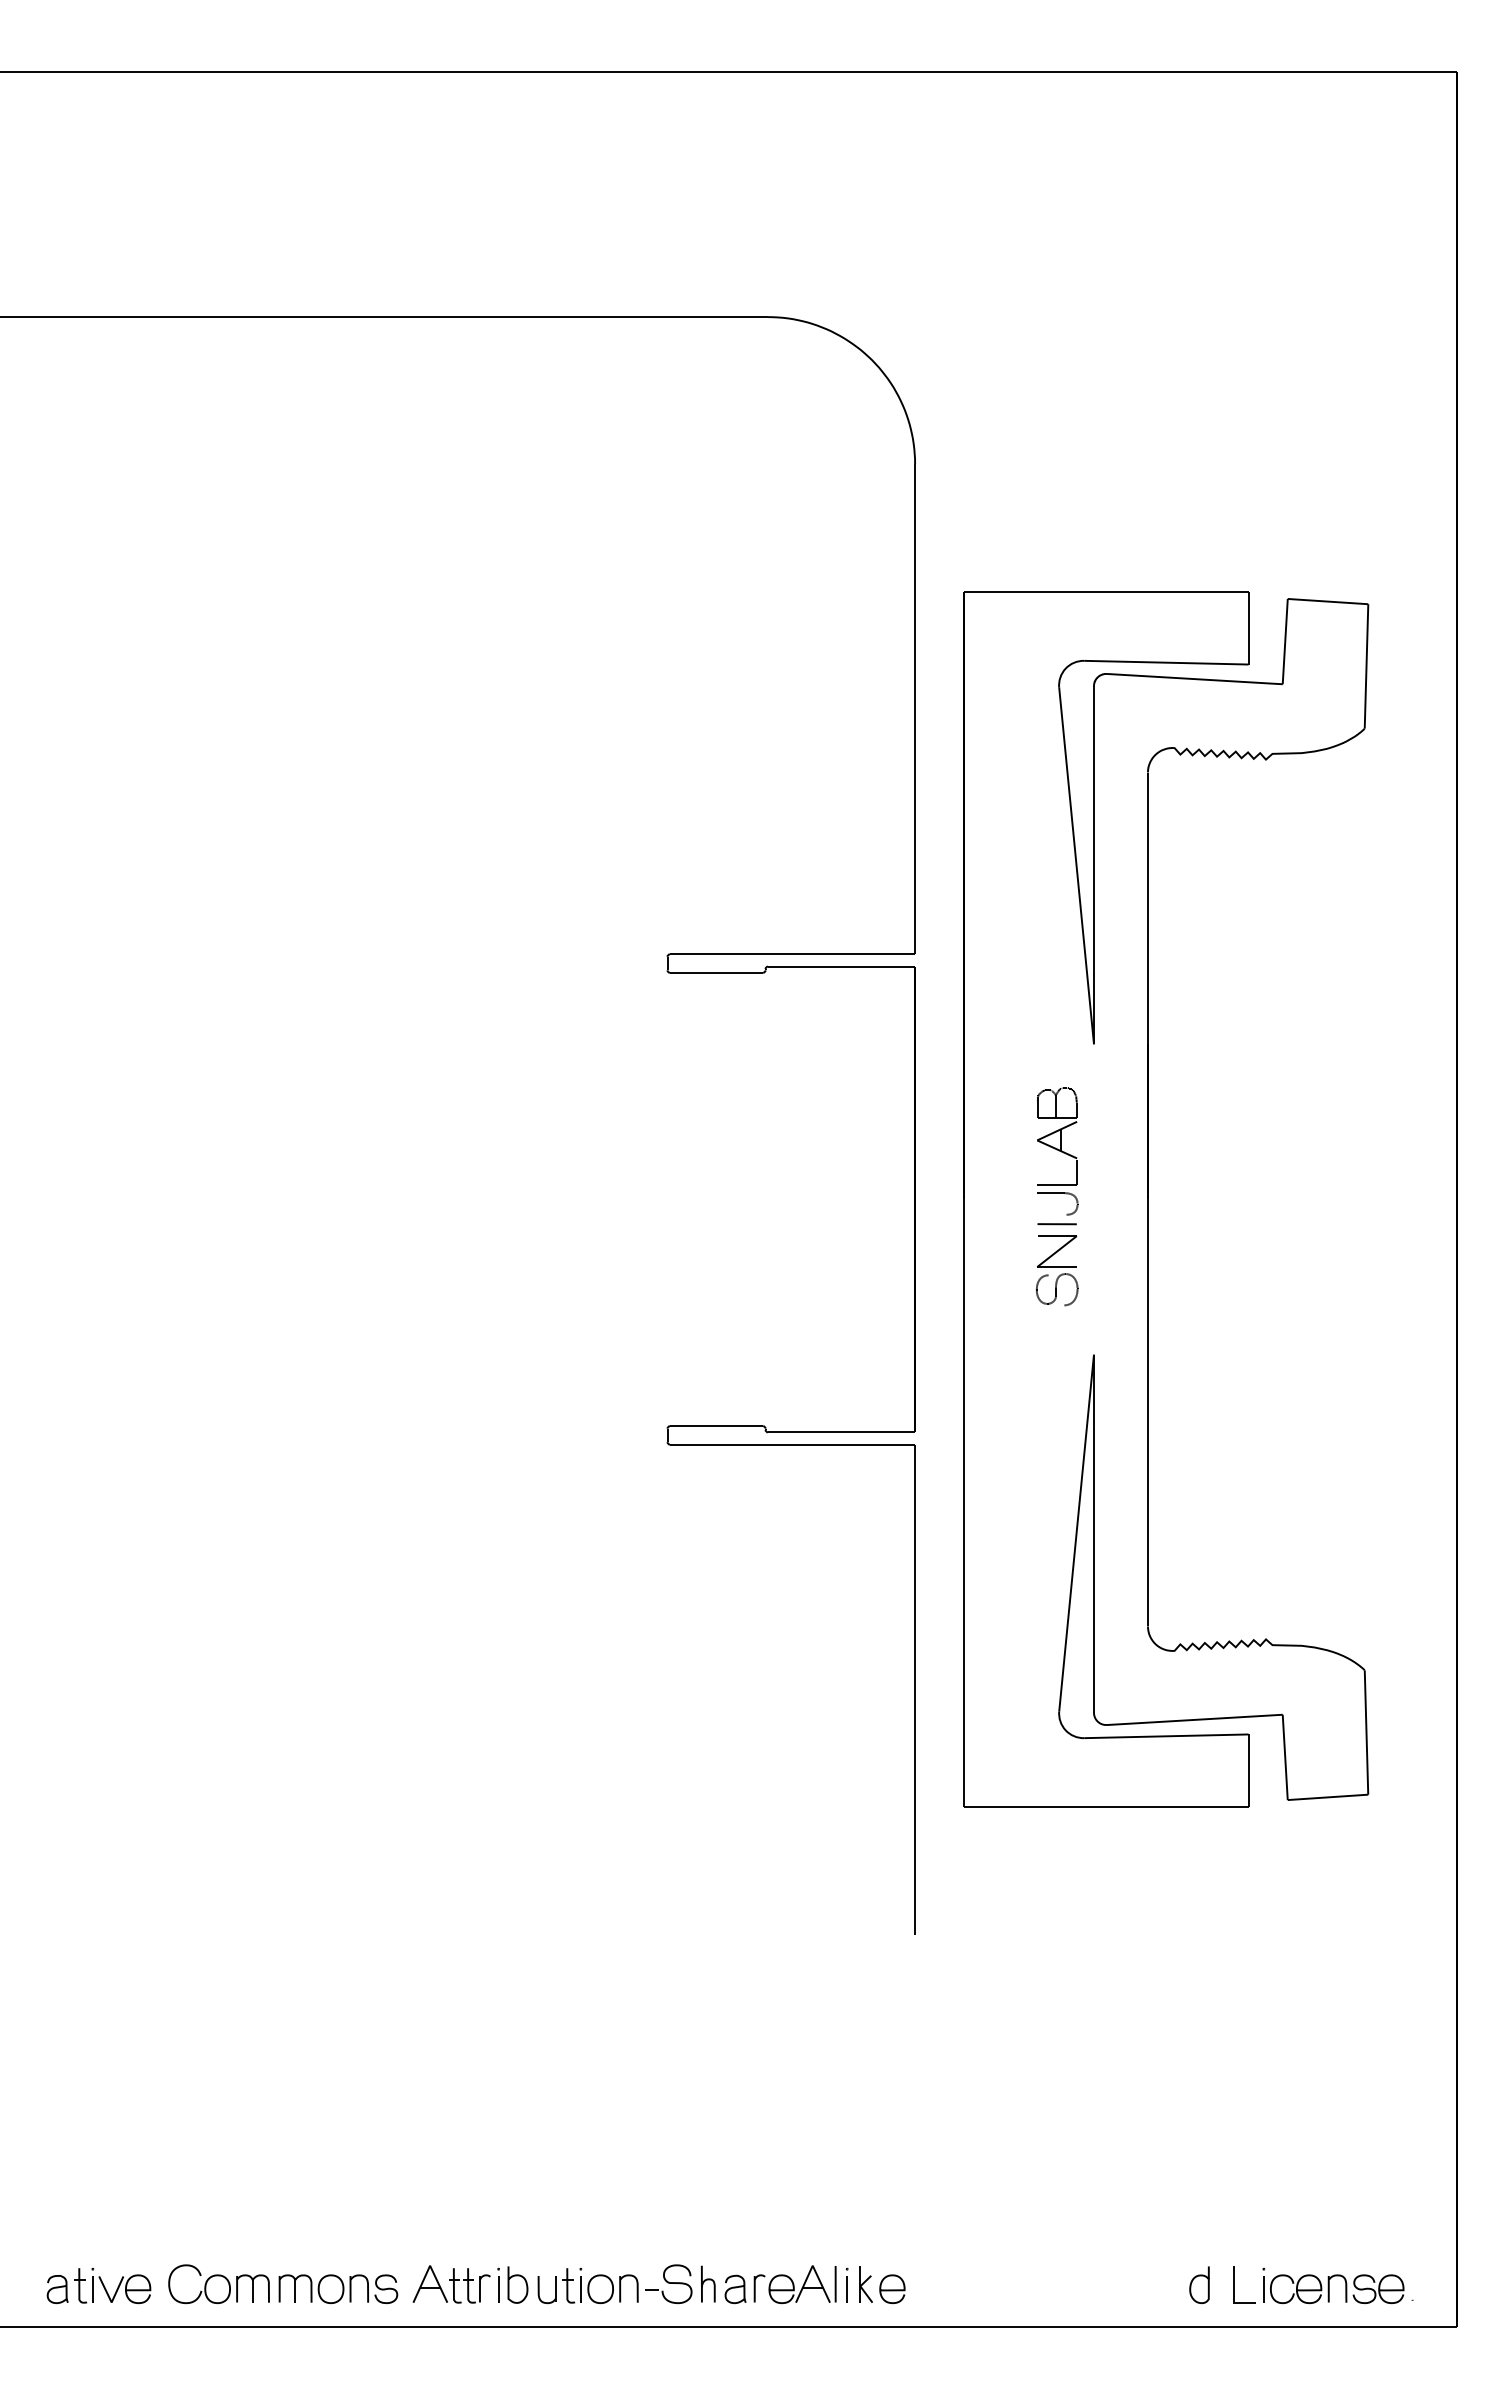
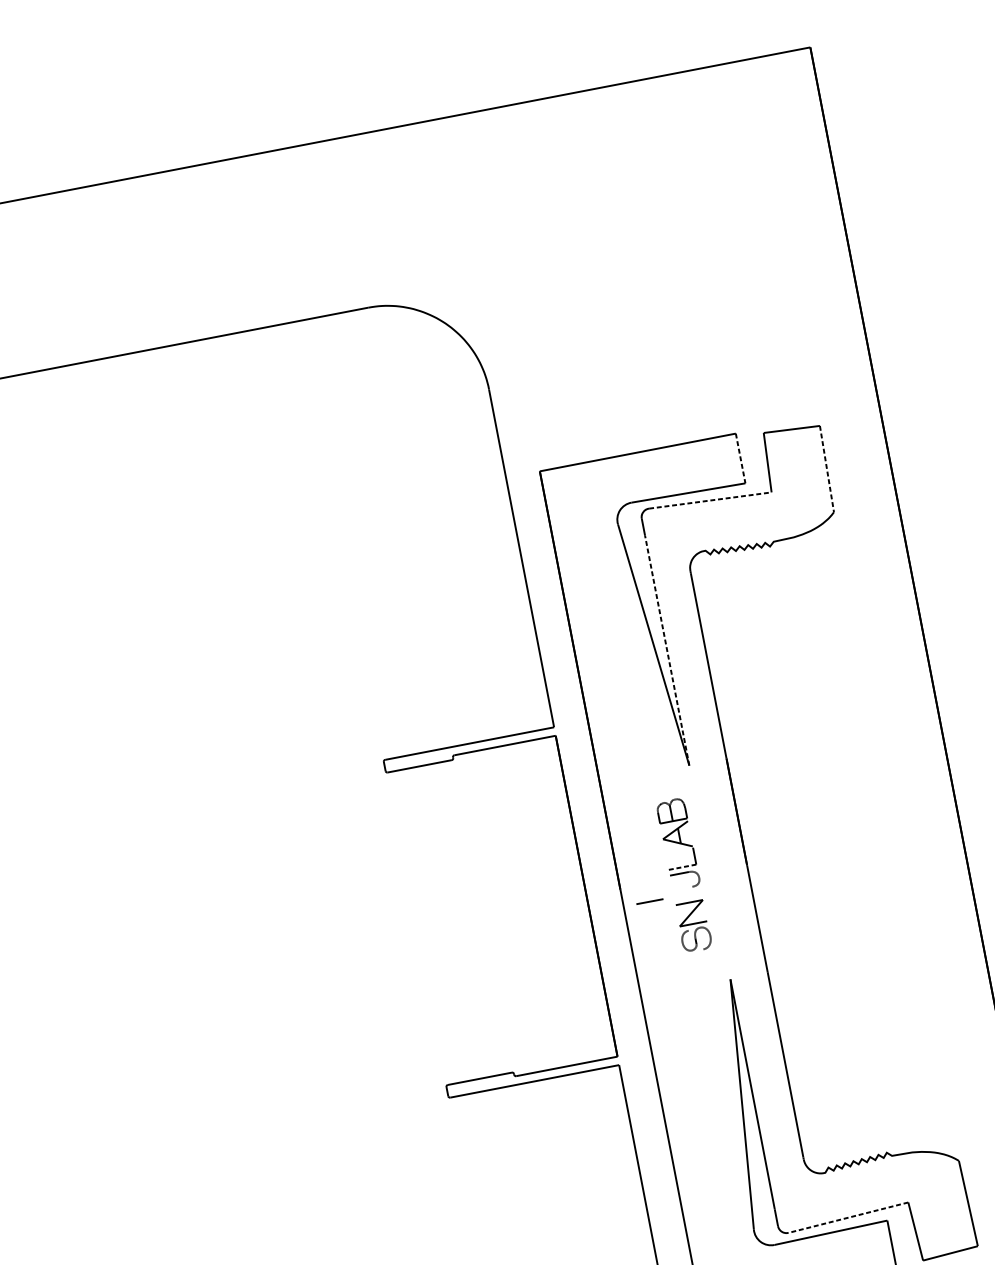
line: (1248, 628) -> (740, 458), solid -> dashed
line: (1366, 666) -> (826, 469), solid -> dashed
line: (1195, 679) -> (710, 500), solid -> dashed
line: (1094, 877) -> (667, 650), solid -> dashed
line: (1057, 1184) -> (682, 866), solid -> dashed
line: (1056, 1224) -> (649, 901), moved
line: (1194, 1719) -> (848, 1217), solid -> dashed

